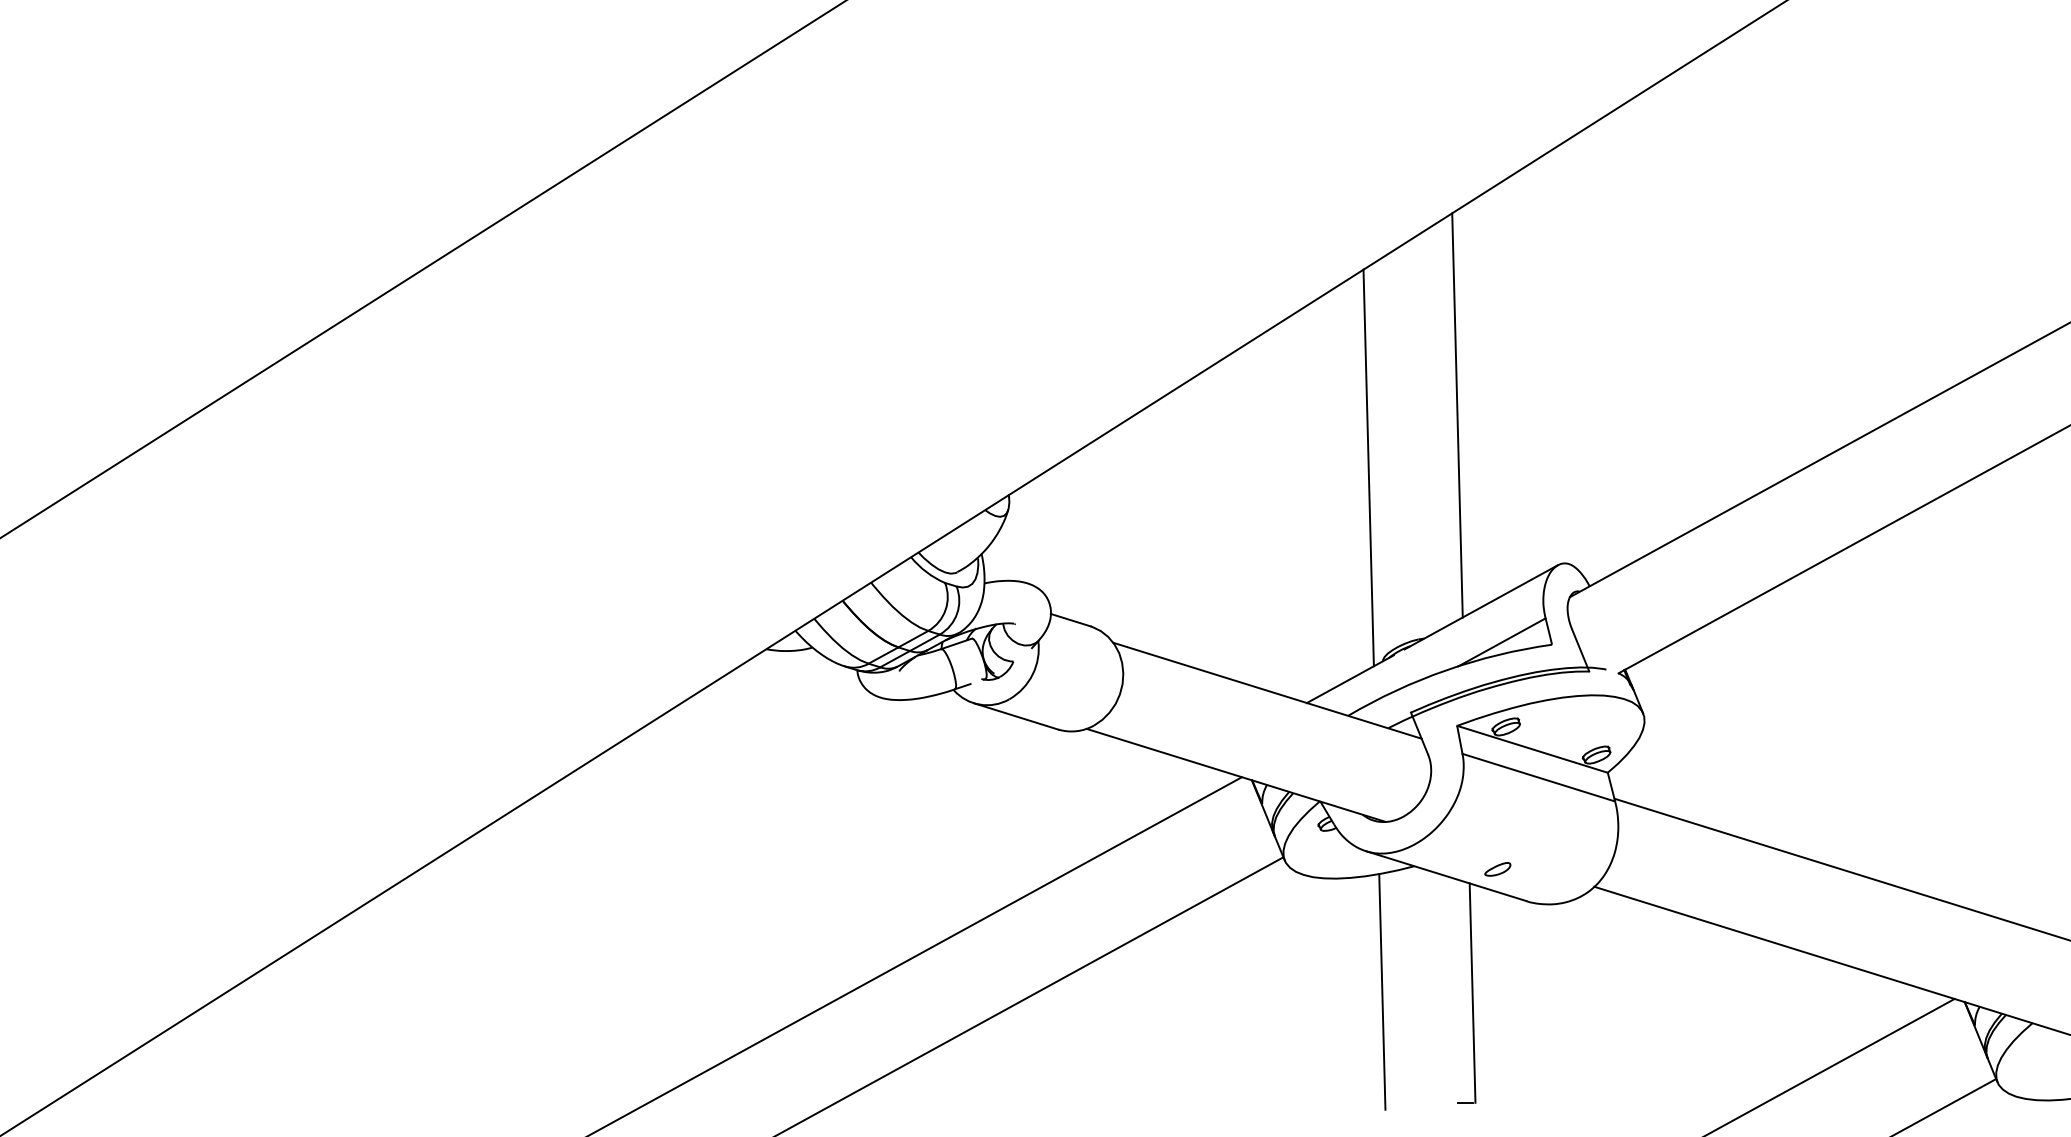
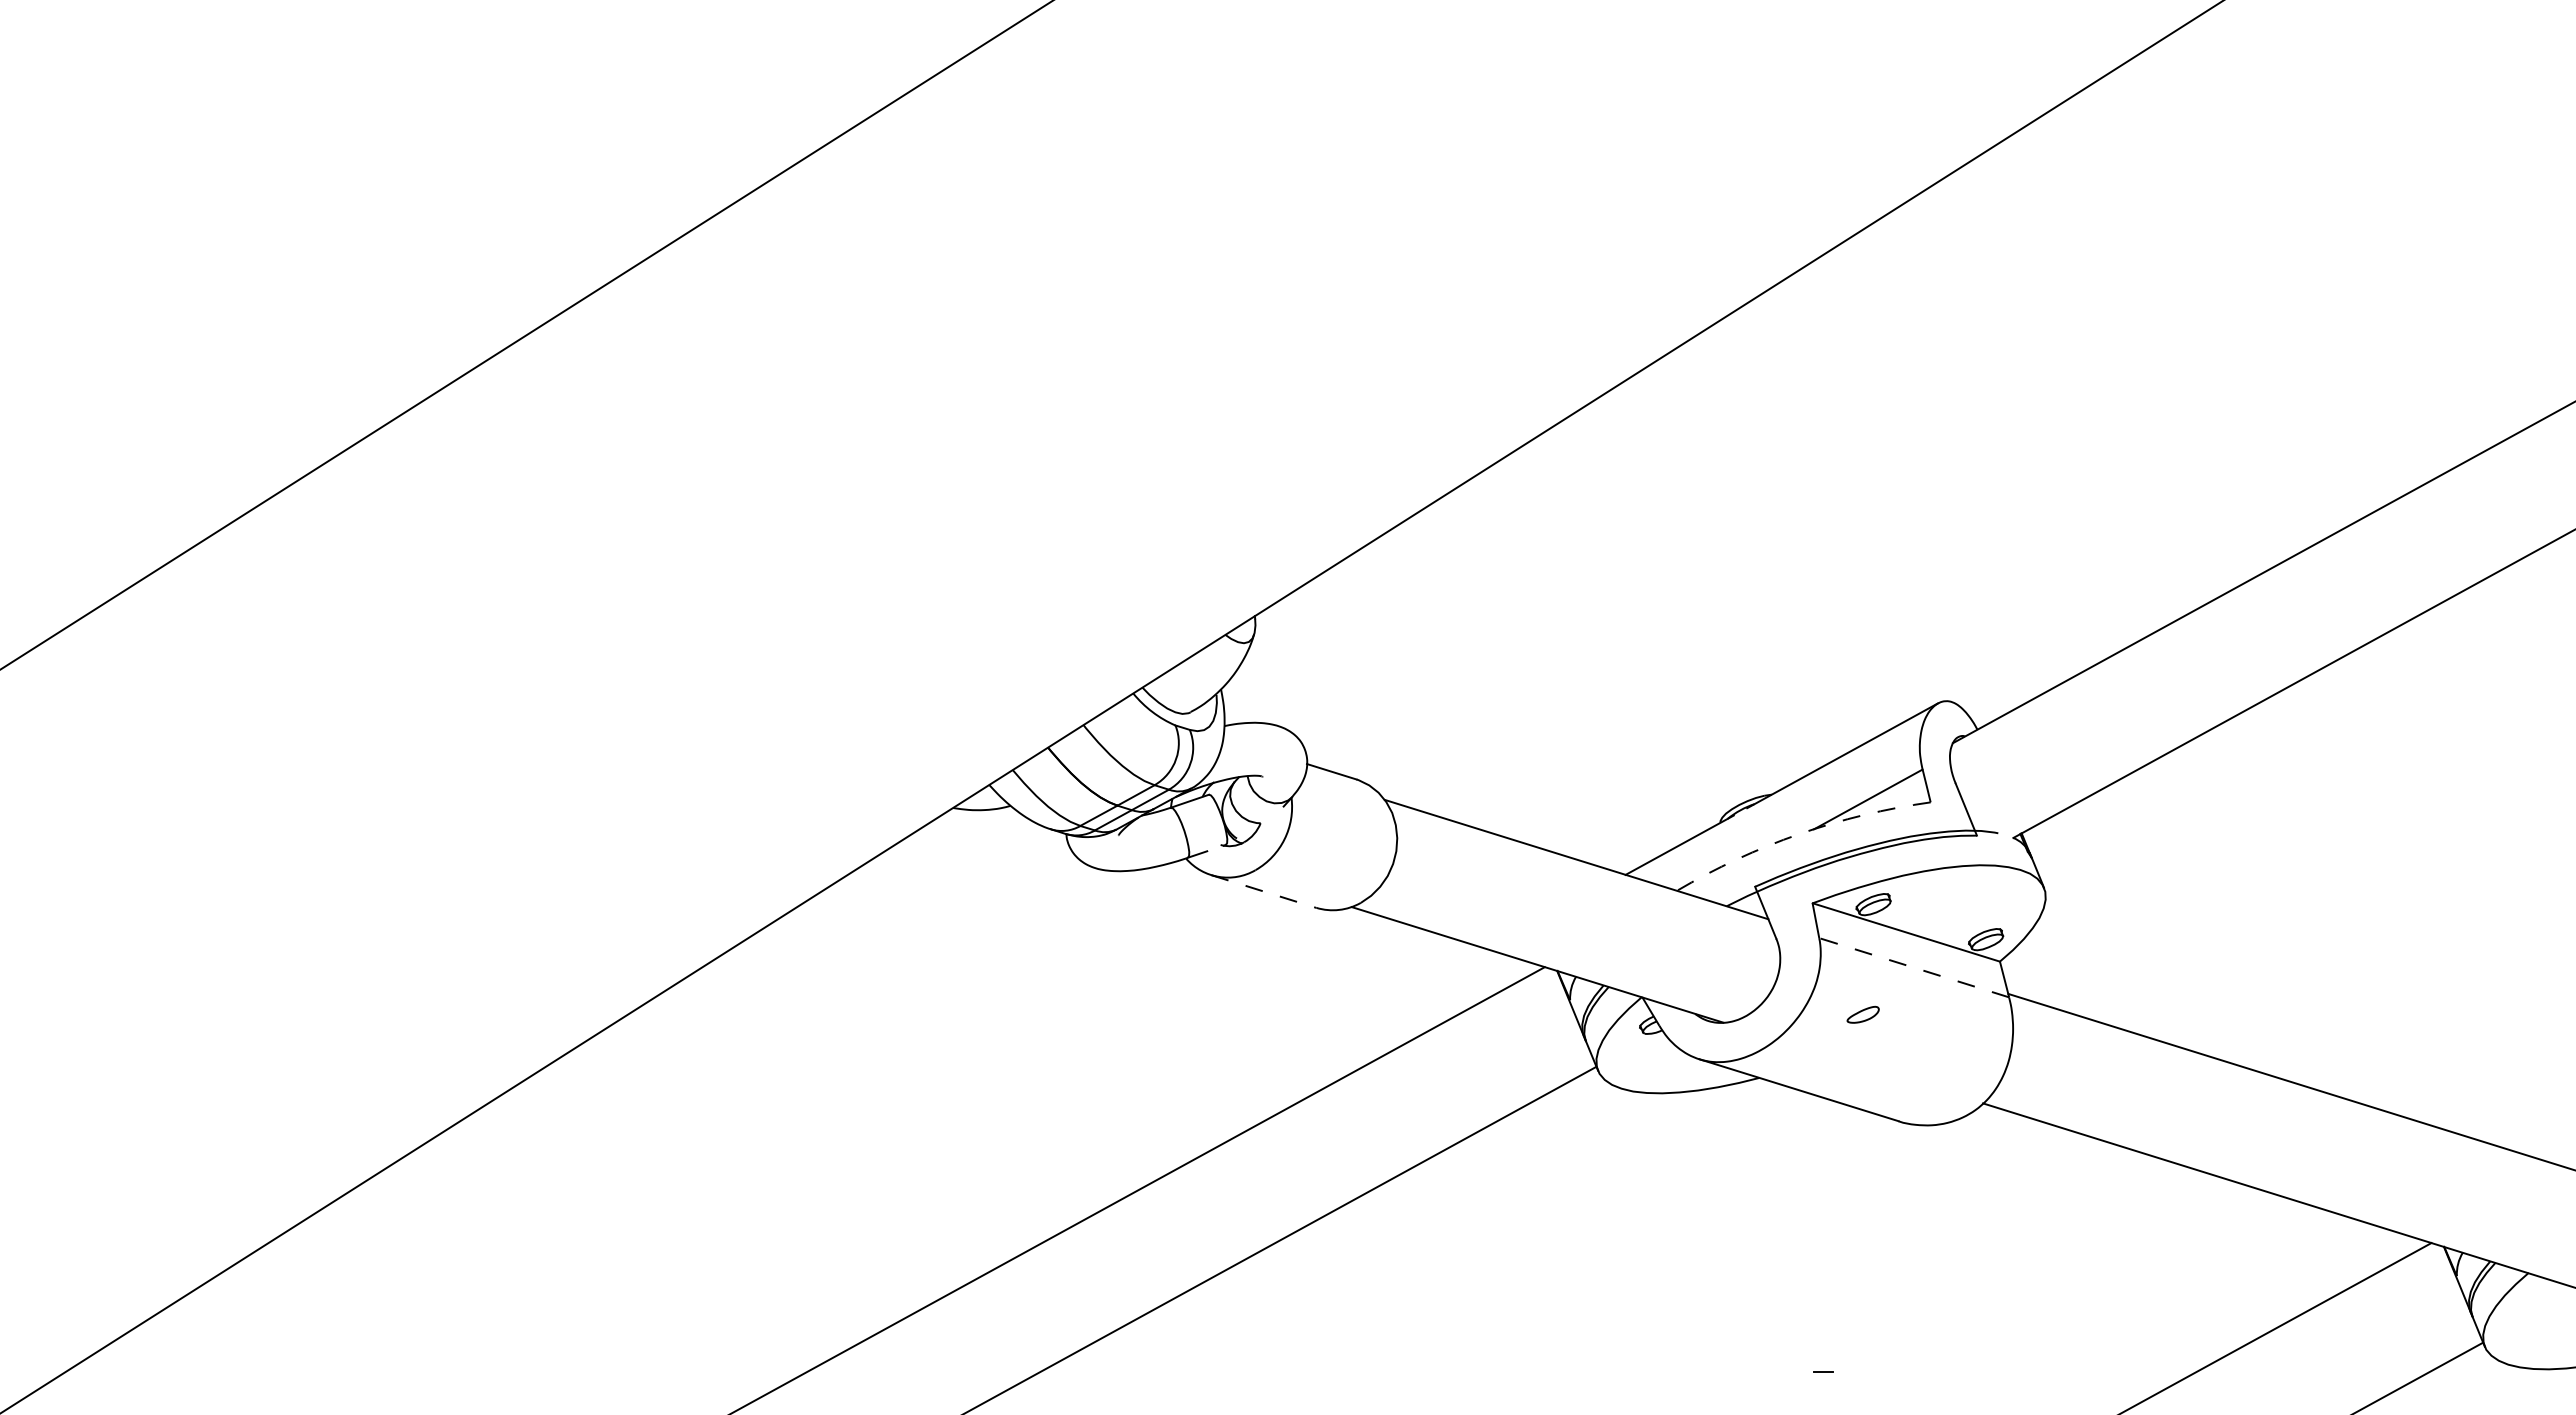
line: (1457, 414) -> (1812, 516), removed
line: (1368, 468) -> (1702, 582), removed
arc: (1446, 670) -> (1799, 834), solid -> dashed
line: (1016, 716) -> (1264, 891), solid -> dashed
line: (1538, 777) -> (1913, 967), solid -> dashed
part: (1497, 869) -> (1862, 1014), moved
line: (1382, 991) -> (1719, 1233), removed
line: (1472, 992) -> (1831, 1235), removed

